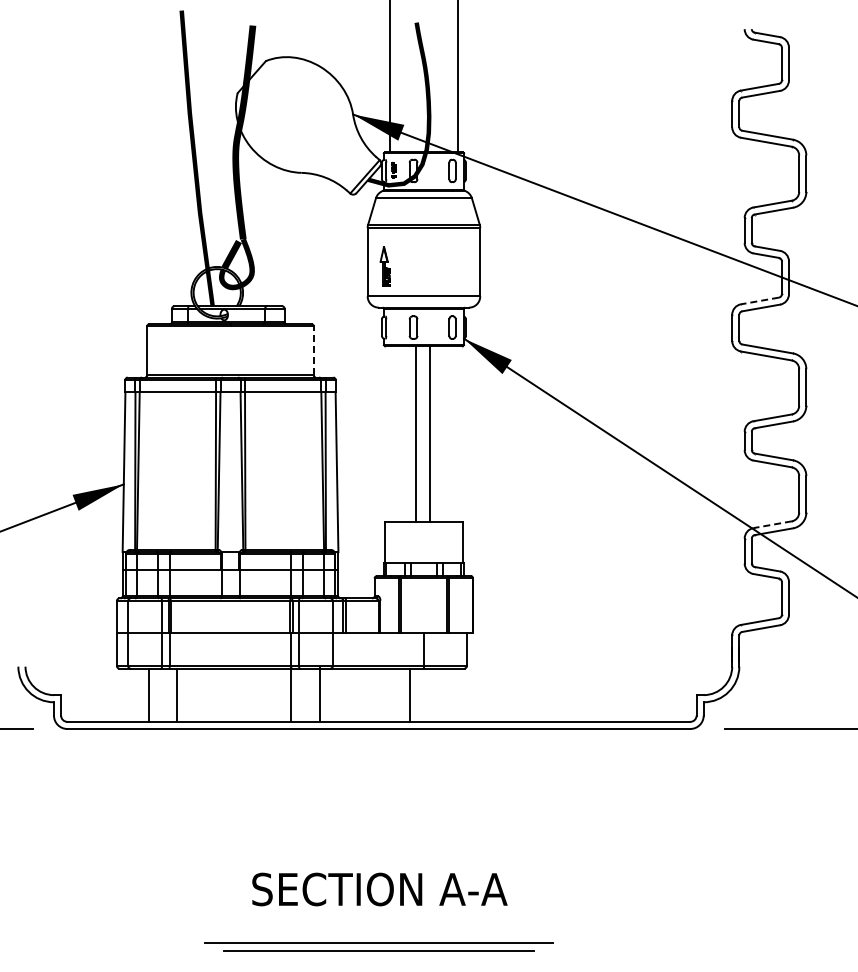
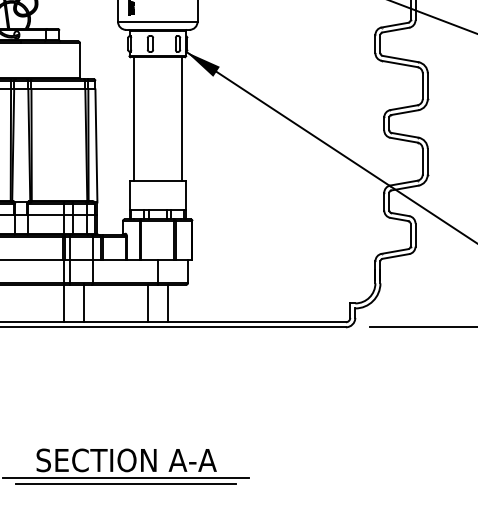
line: (759, 301) -> (394, 25), dashed -> solid
line: (313, 350) -> (79, 60), dashed -> solid
line: (416, 433) -> (134, 118), moved
line: (429, 433) -> (181, 118), moved
line: (772, 524) -> (403, 182), dashed -> solid
line: (438, 694) -> (168, 302), added
text: (379, 889) -> (126, 460), moved

